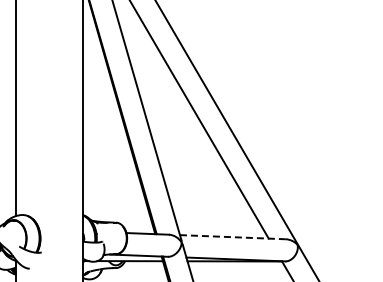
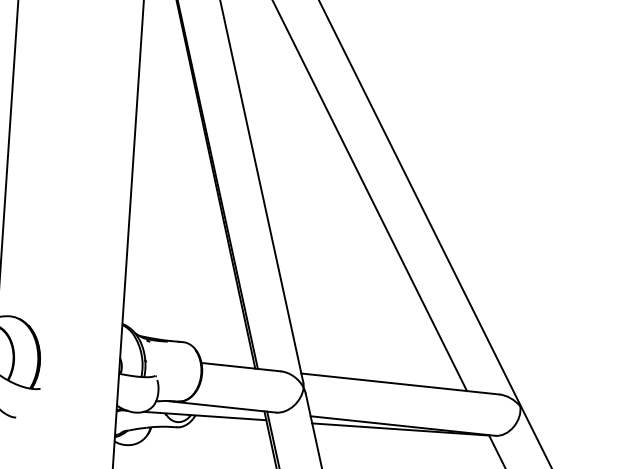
line: (232, 237) -> (399, 384), dashed -> solid

